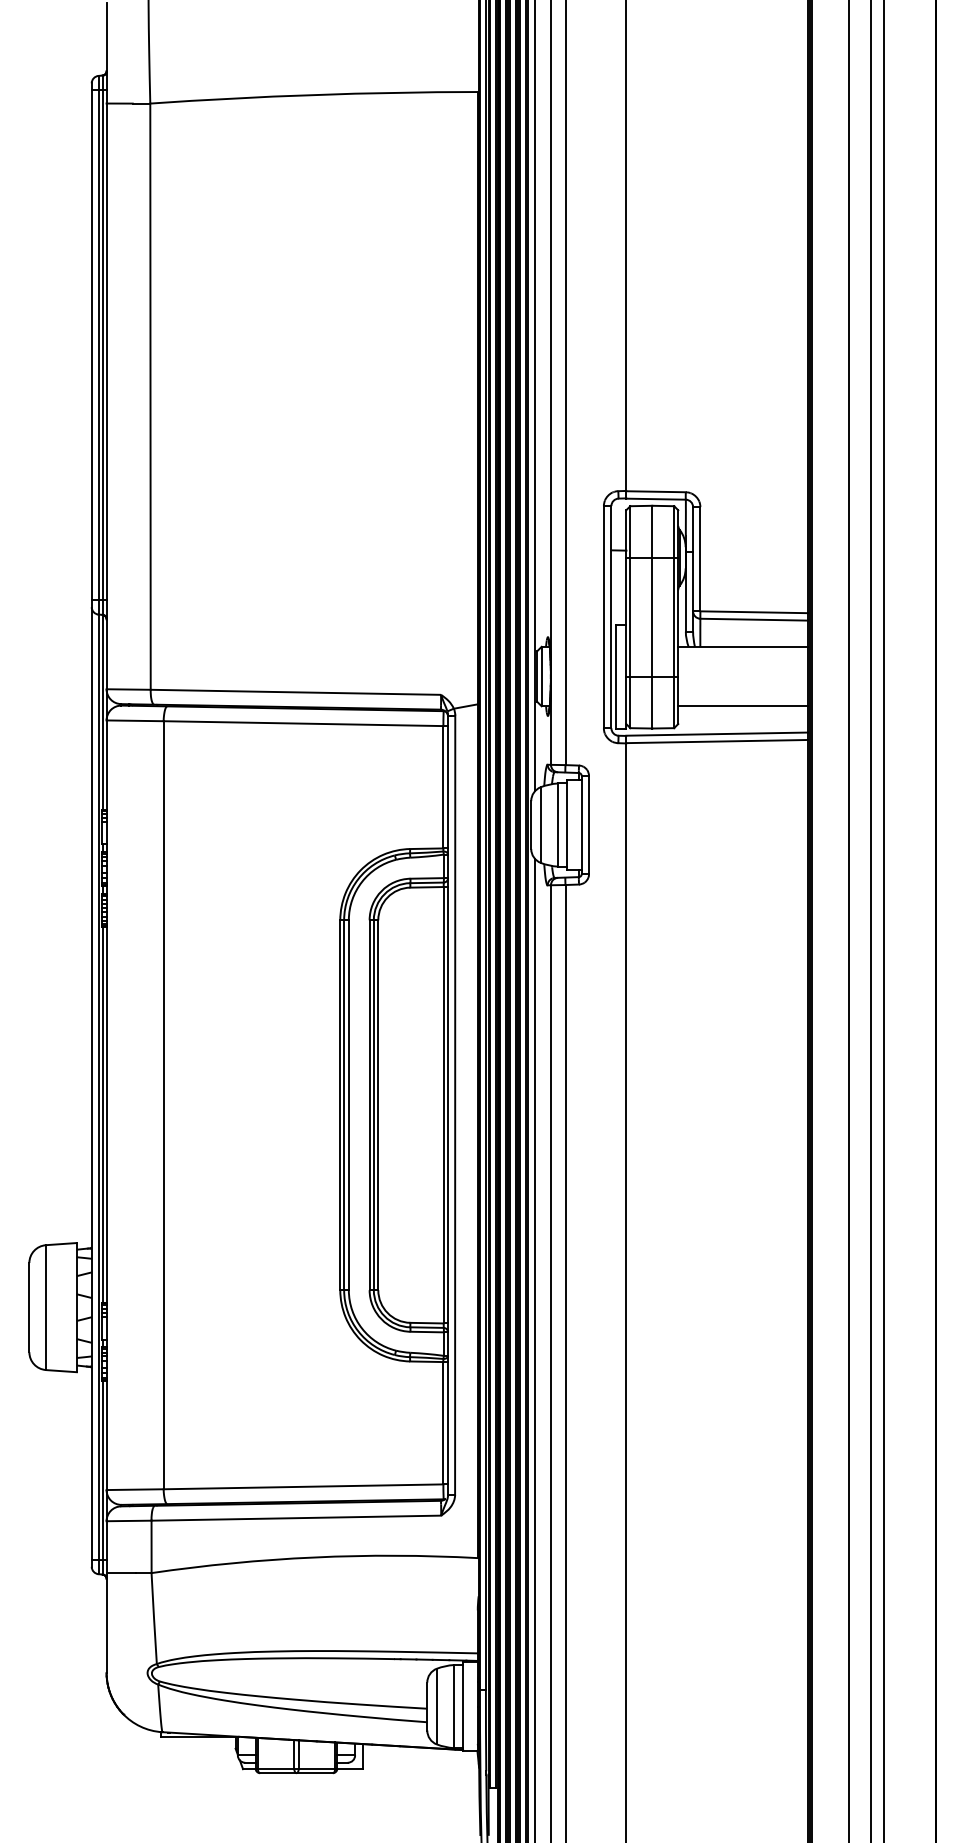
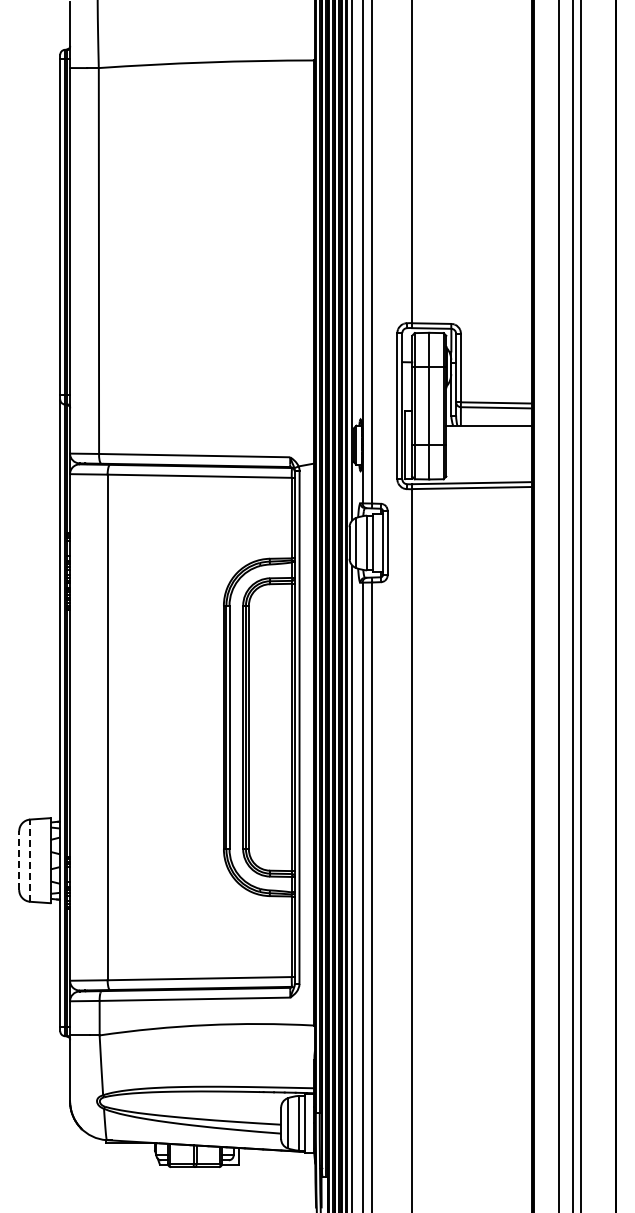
line: (742, 705) -> (488, 464), removed
line: (29, 1307) -> (19, 860), solid -> dashed
line: (46, 1307) -> (30, 860), solid -> dashed

